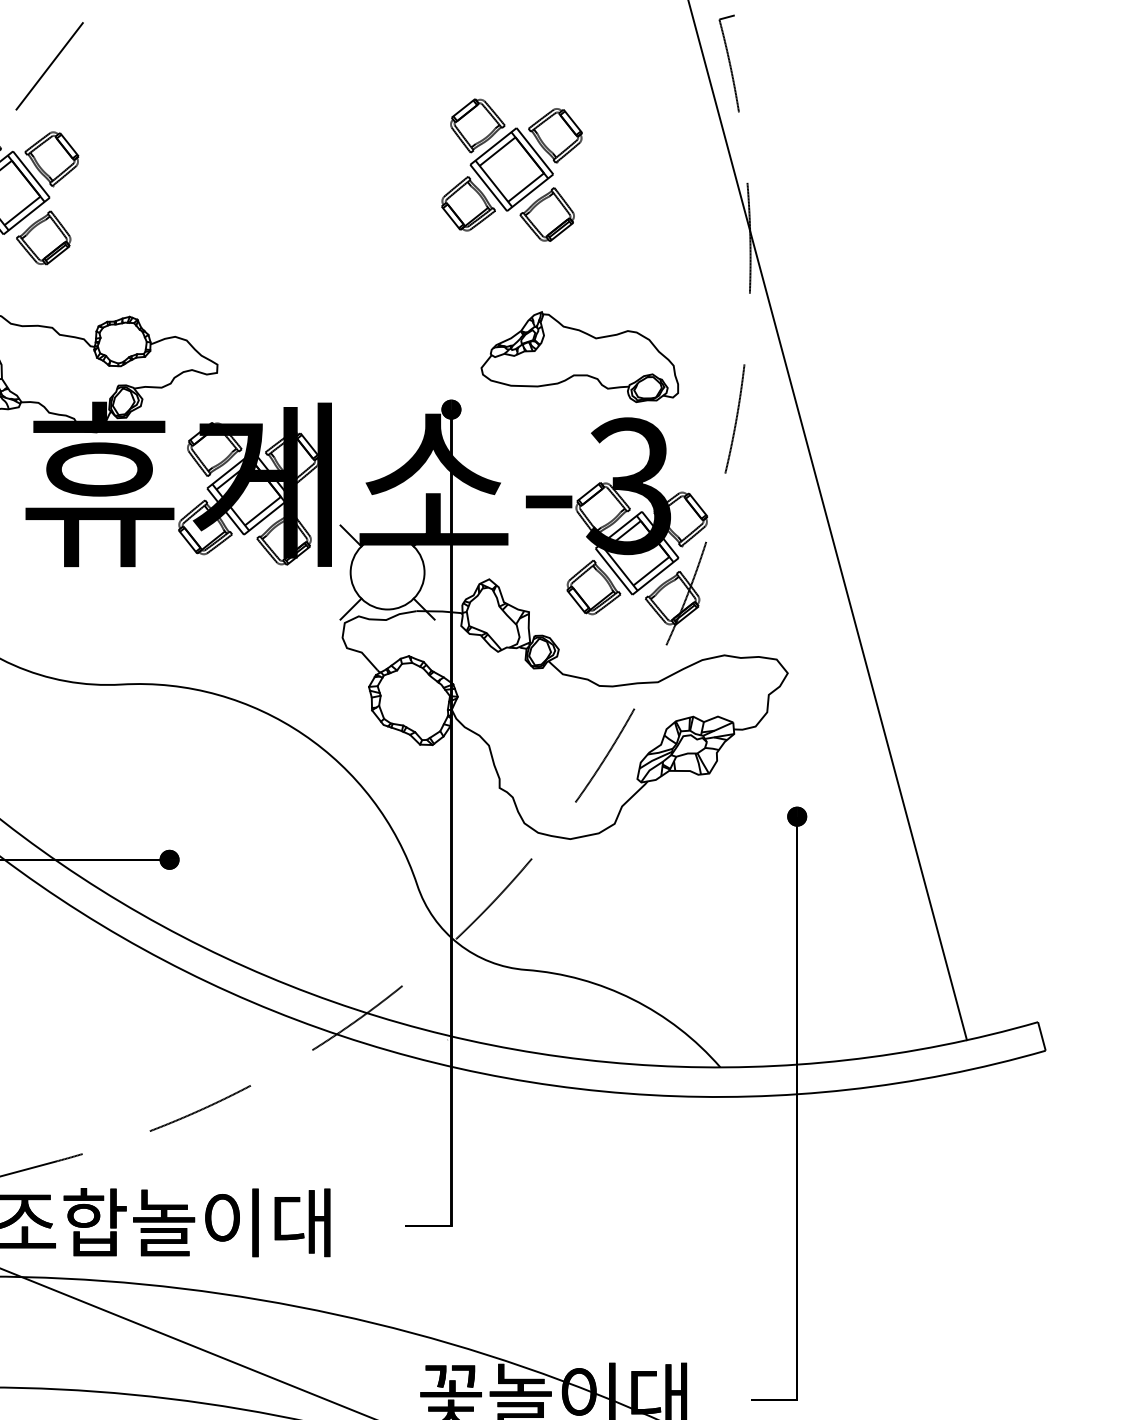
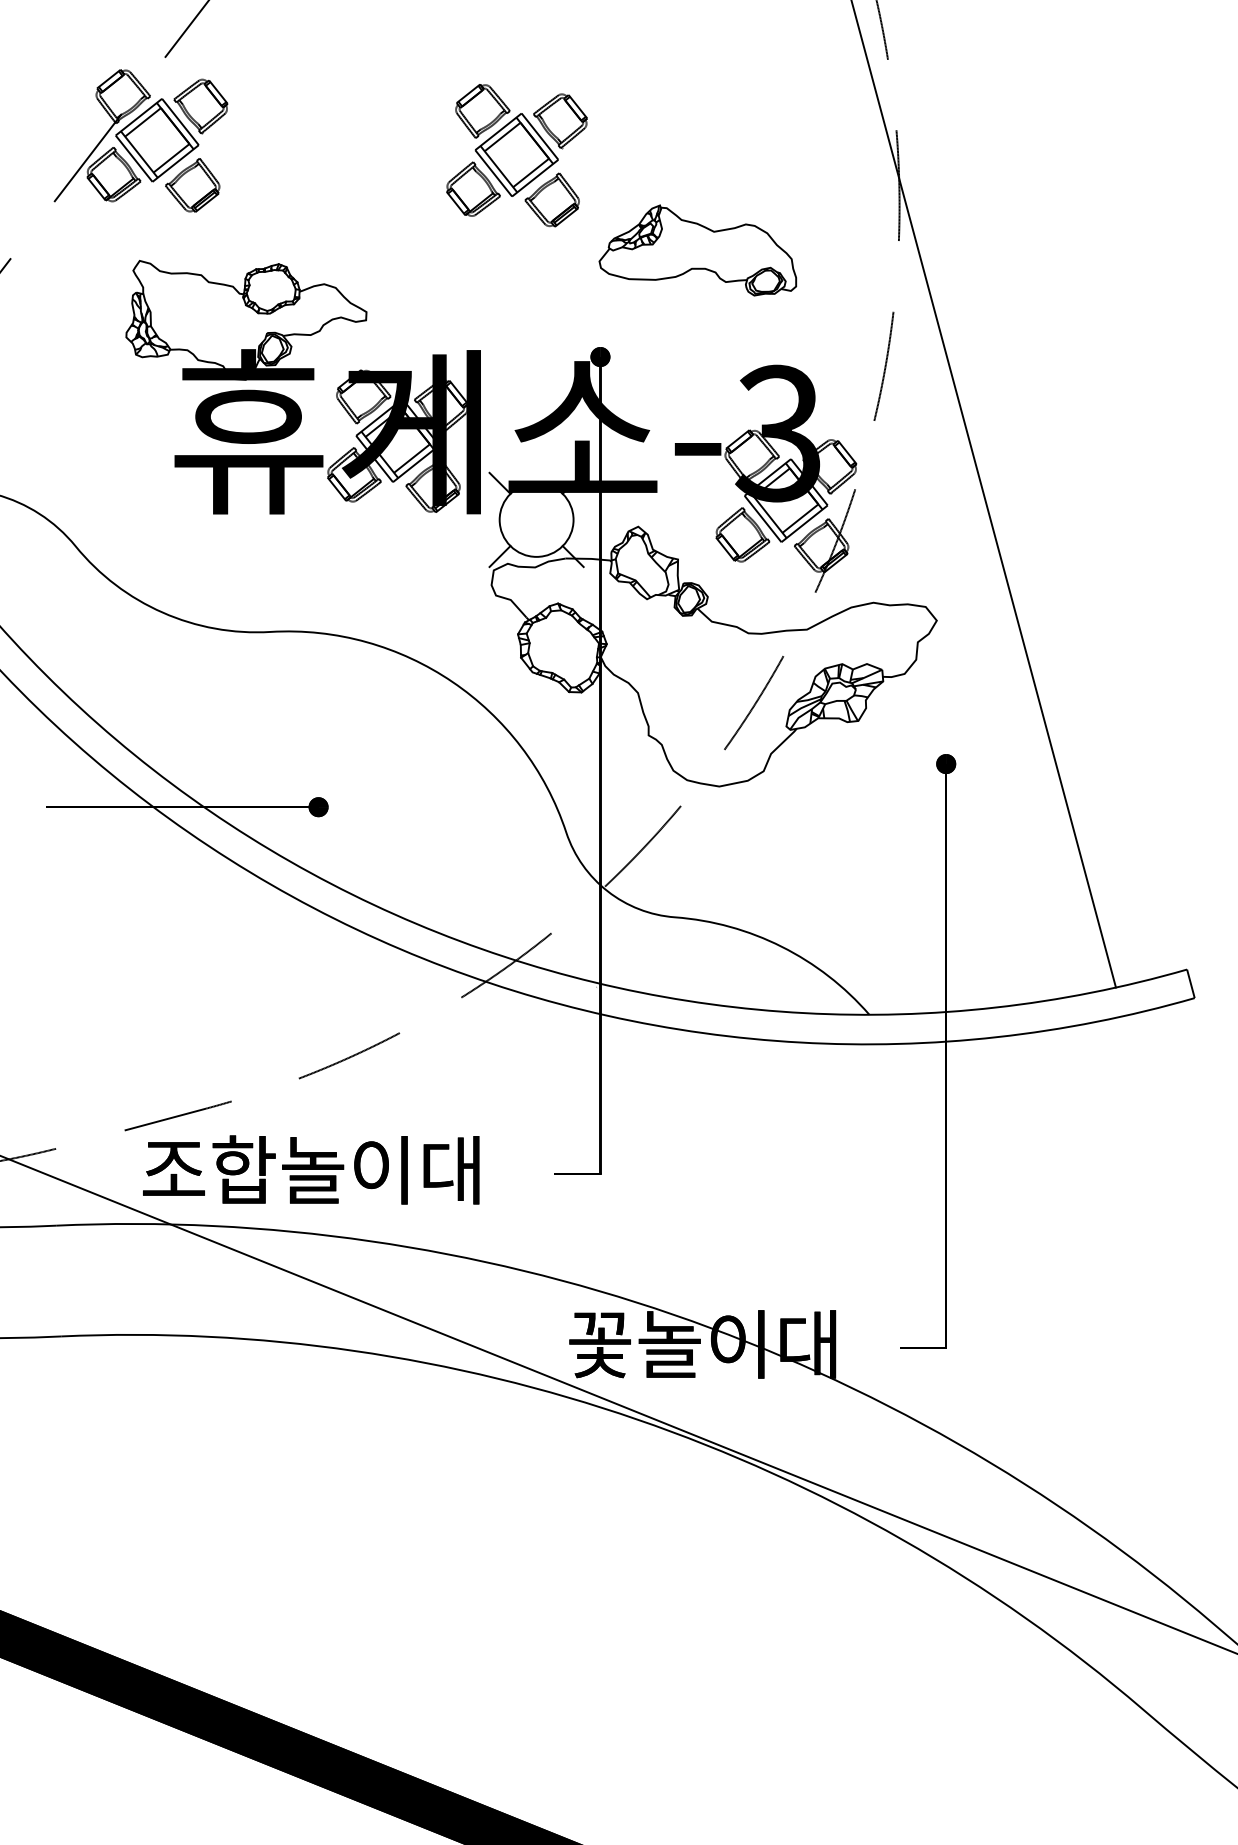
part: (511, 170) -> (516, 155), moved
part: (579, 357) -> (697, 250), moved

